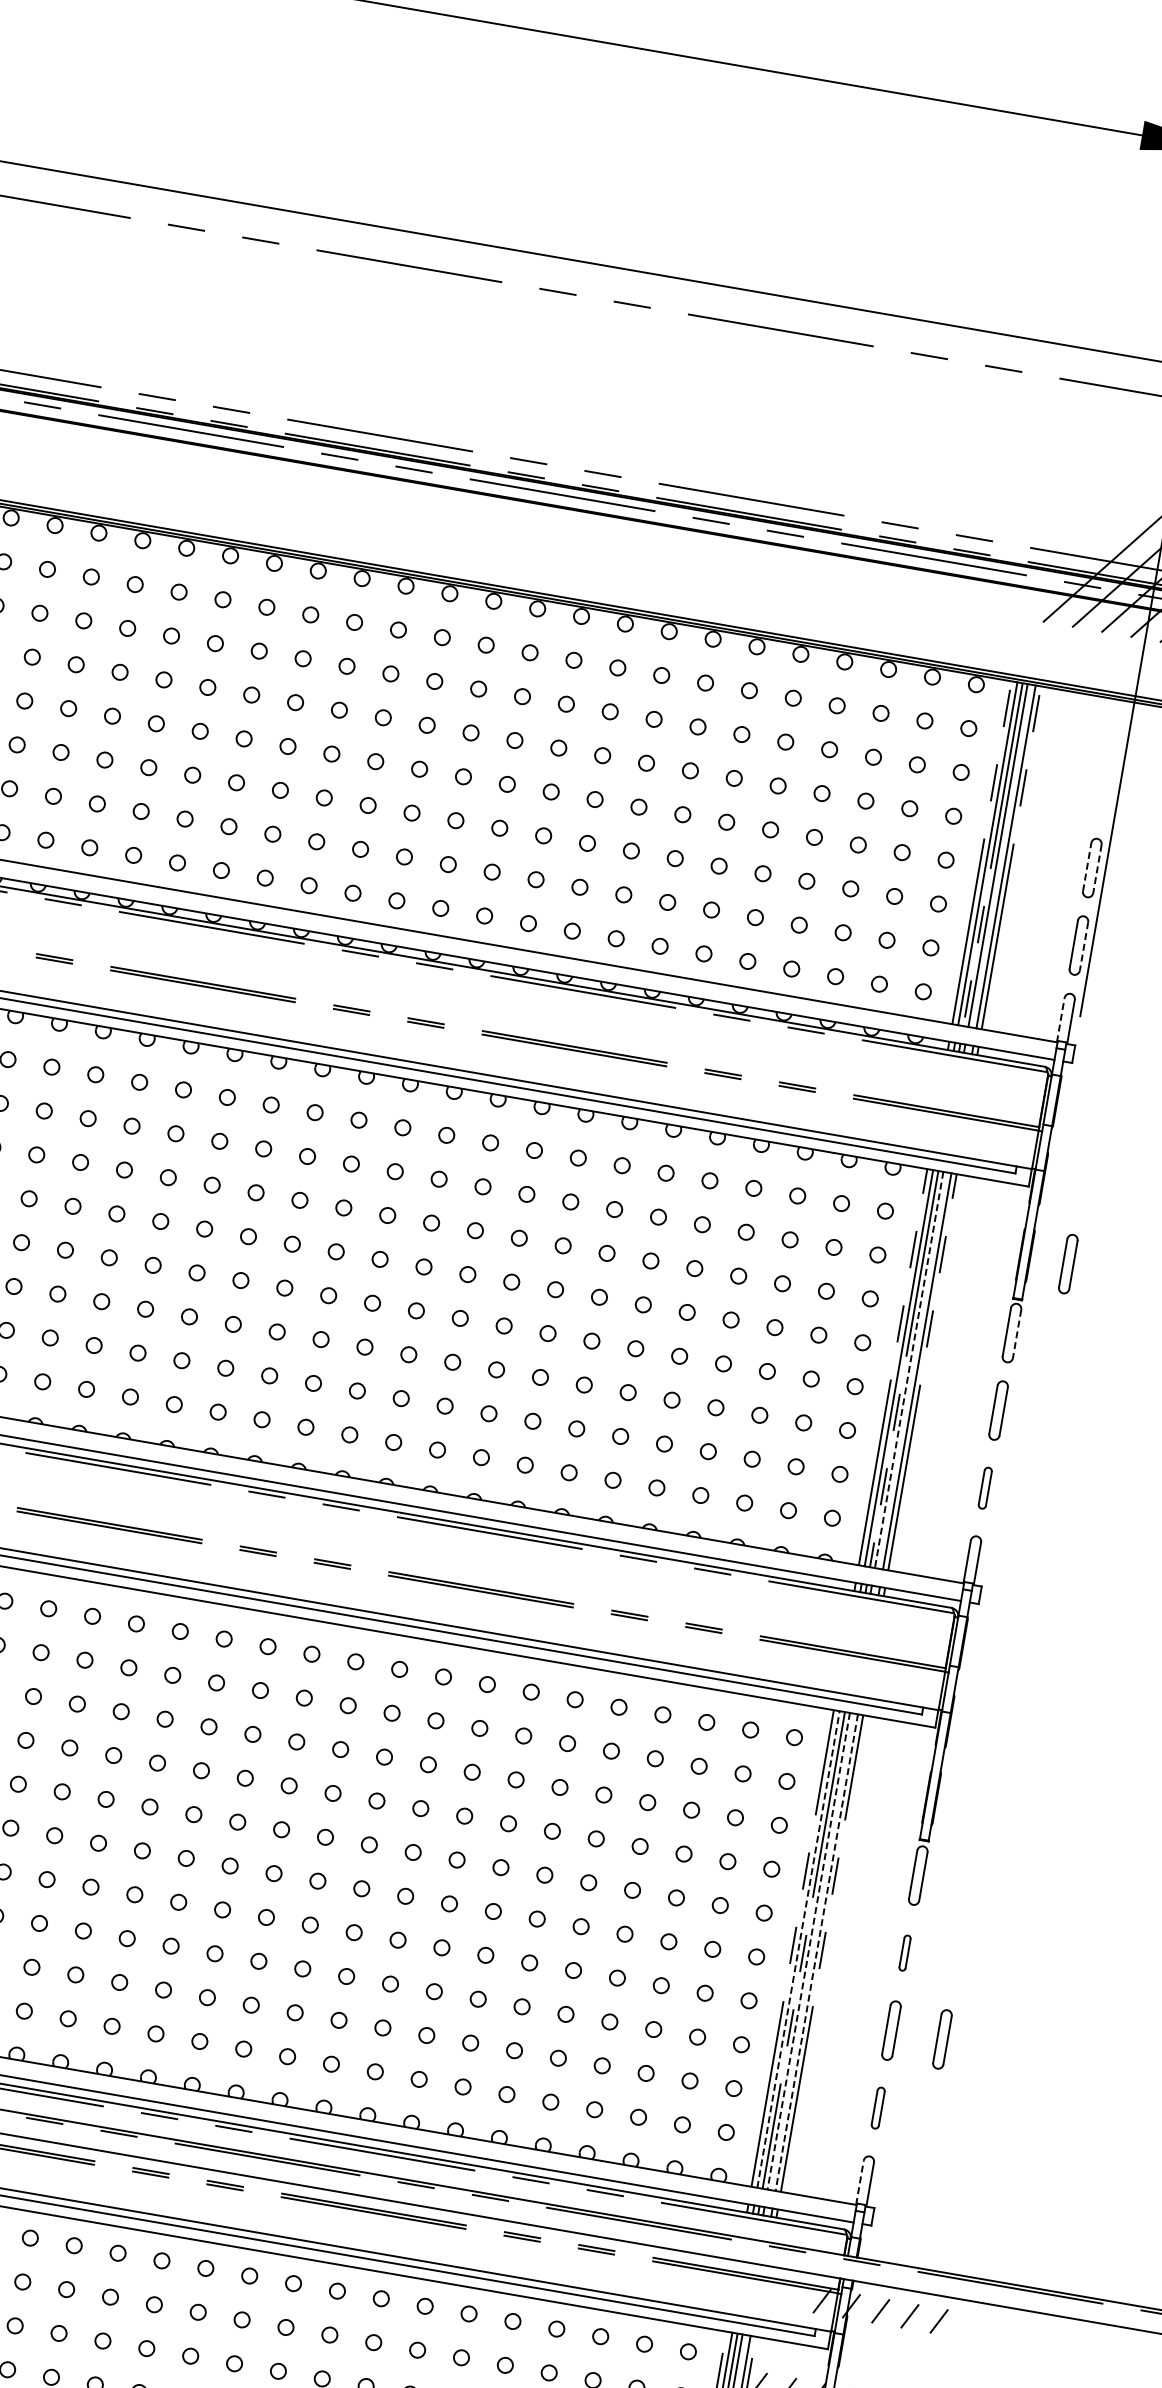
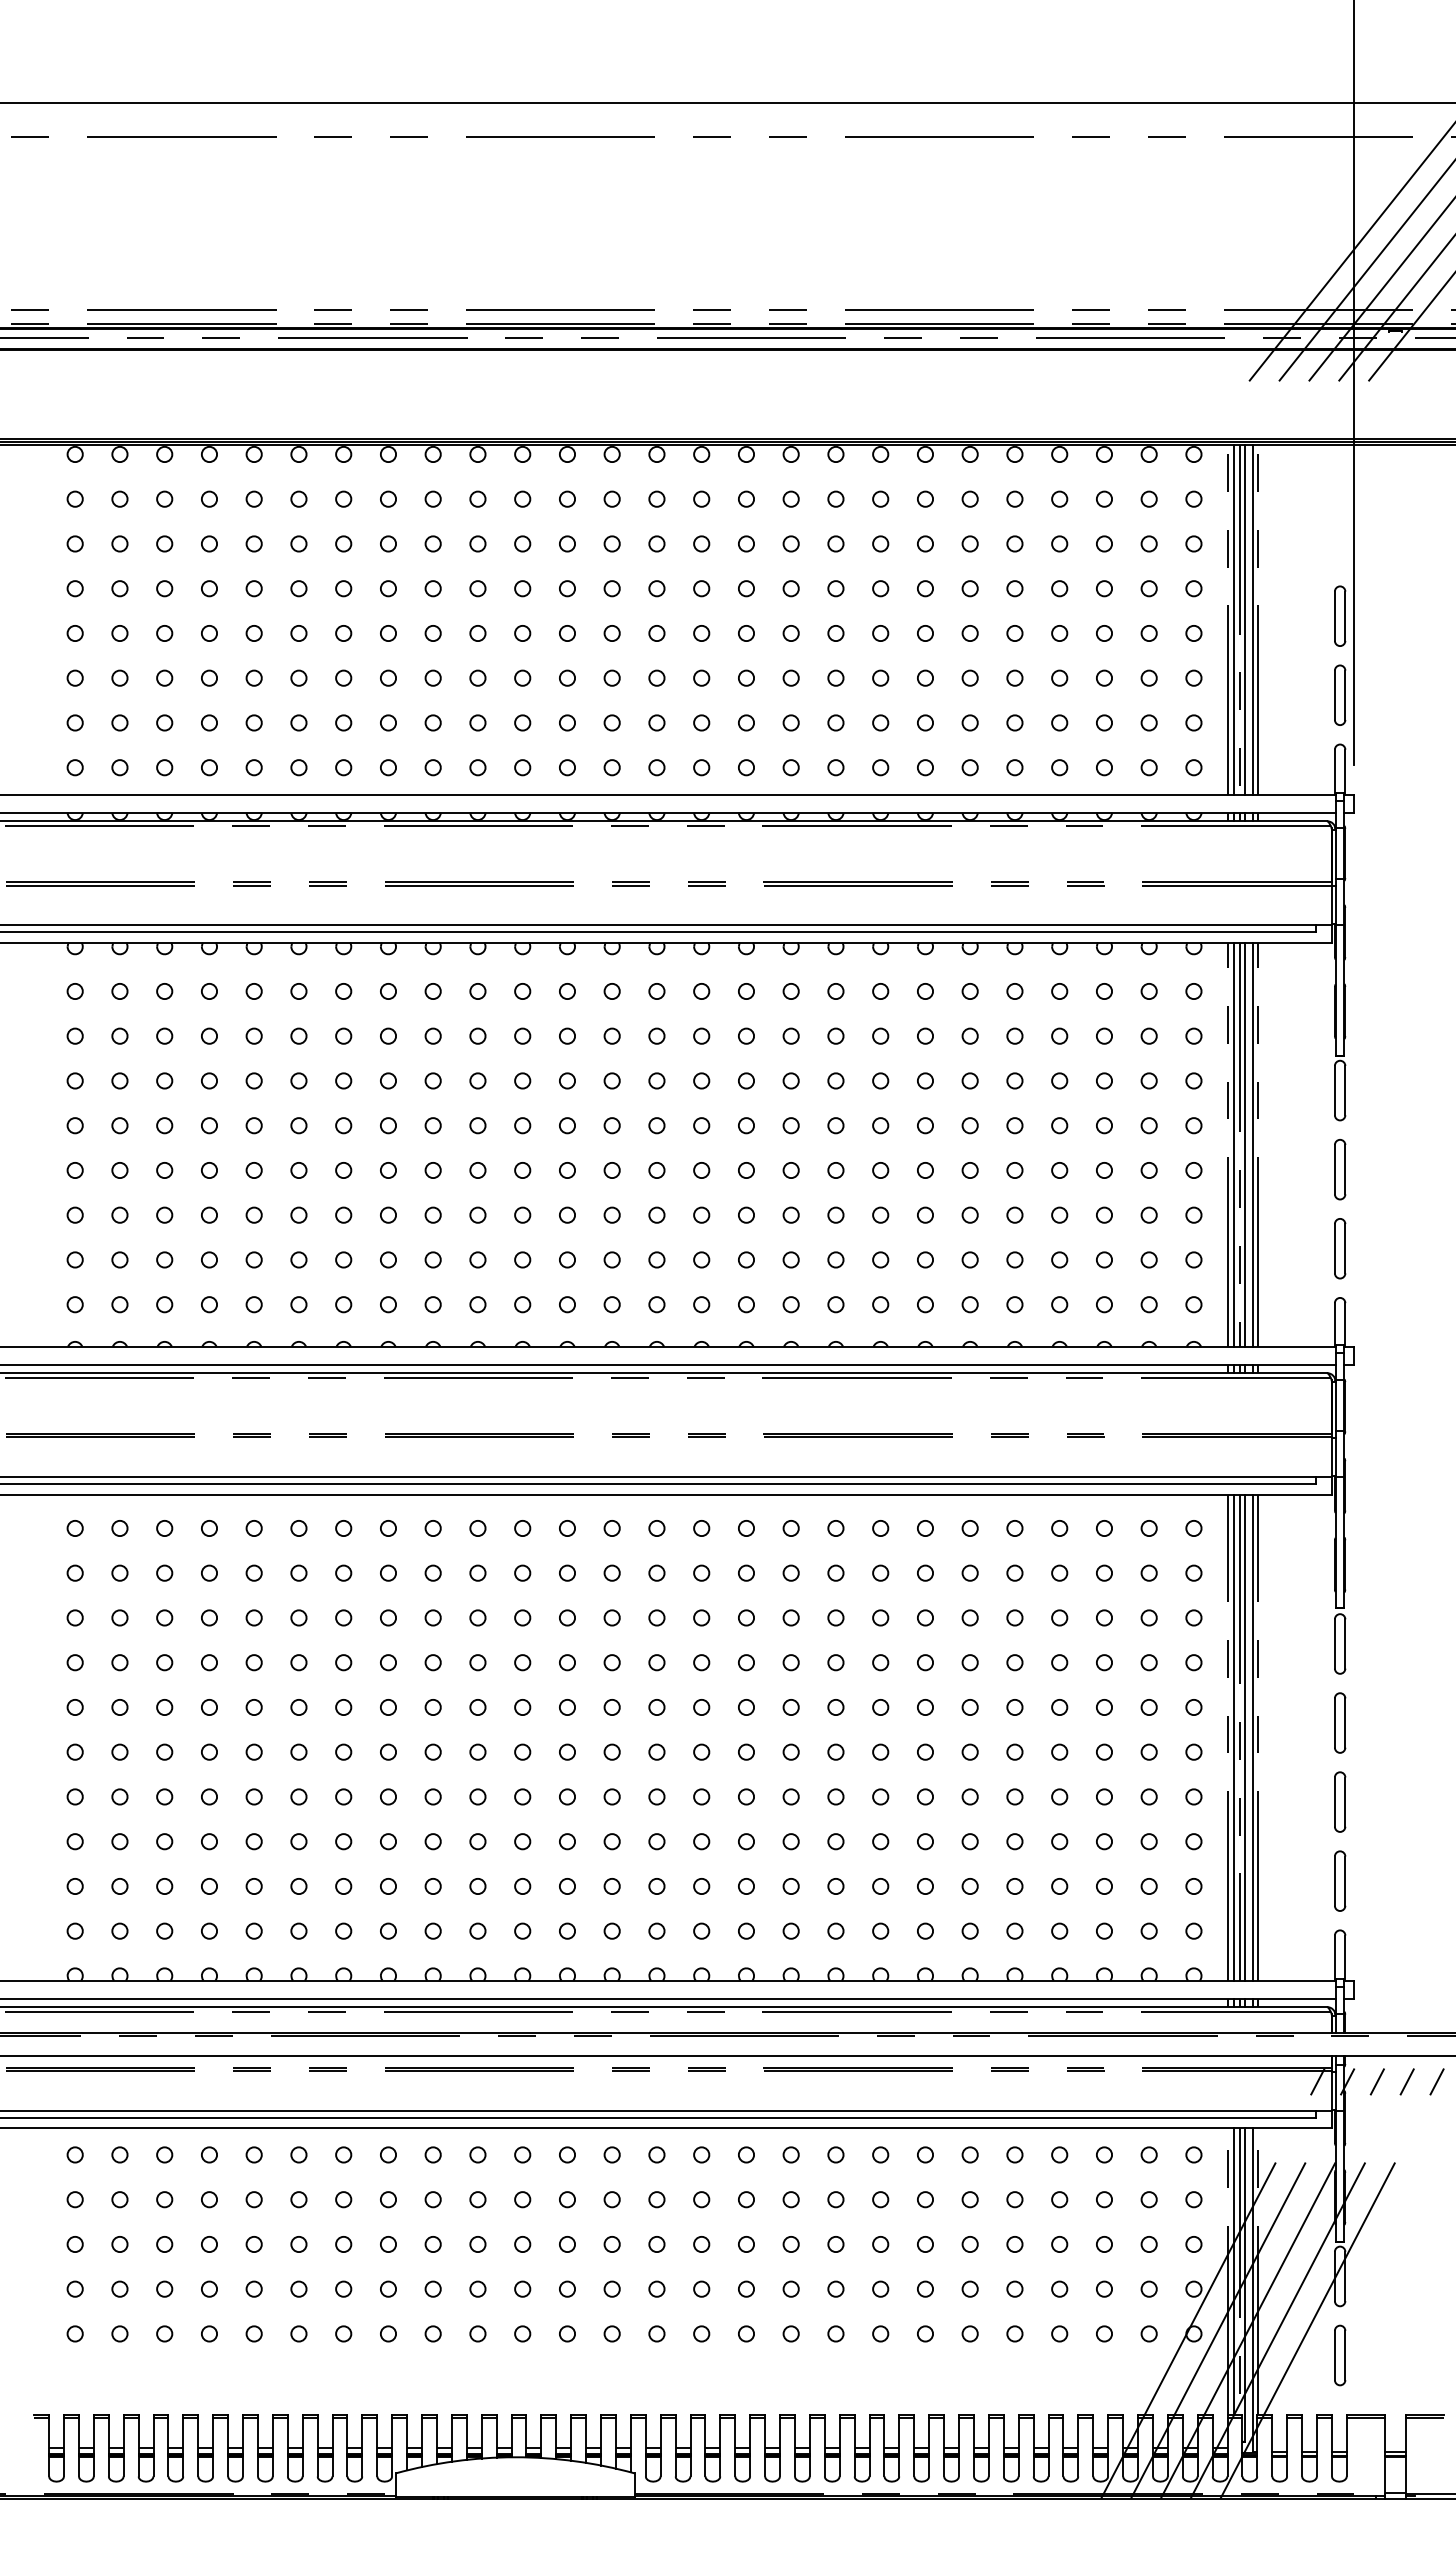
line: (1086, 867) -> (1334, 616), dashed -> solid
line: (1097, 869) -> (1345, 616), dashed -> solid
line: (1084, 946) -> (1345, 695), dashed -> solid
line: (1060, 1020) -> (1334, 772), dashed -> solid
part: (1068, 1264) -> (1384, 1012), removed
line: (1017, 1333) -> (1345, 1090), dashed -> solid
line: (908, 1370) -> (1244, 1145), dashed -> solid
part: (985, 1487) -> (1340, 1248), size x1.43
line: (798, 1949) -> (1234, 1737), dashed -> solid
line: (808, 1952) -> (1244, 1738), dashed -> solid
part: (905, 1952) -> (1340, 1722), size x1.67
line: (816, 1953) -> (1252, 1738), dashed -> solid
part: (942, 2038) -> (1392, 1801), removed
part: (878, 2107) -> (1340, 1880), size x1.43
line: (859, 2183) -> (1334, 1958), dashed -> solid

